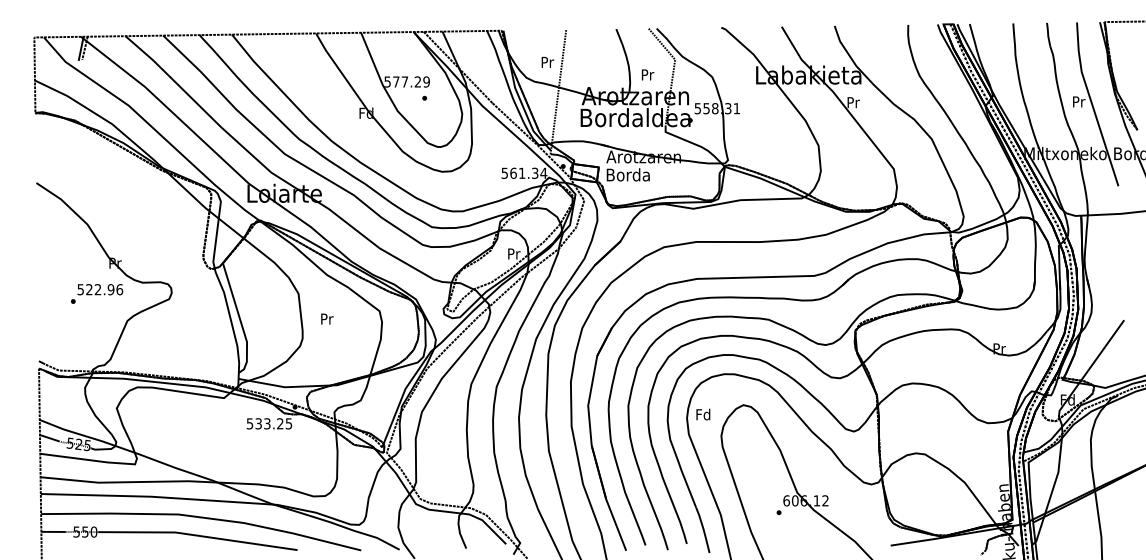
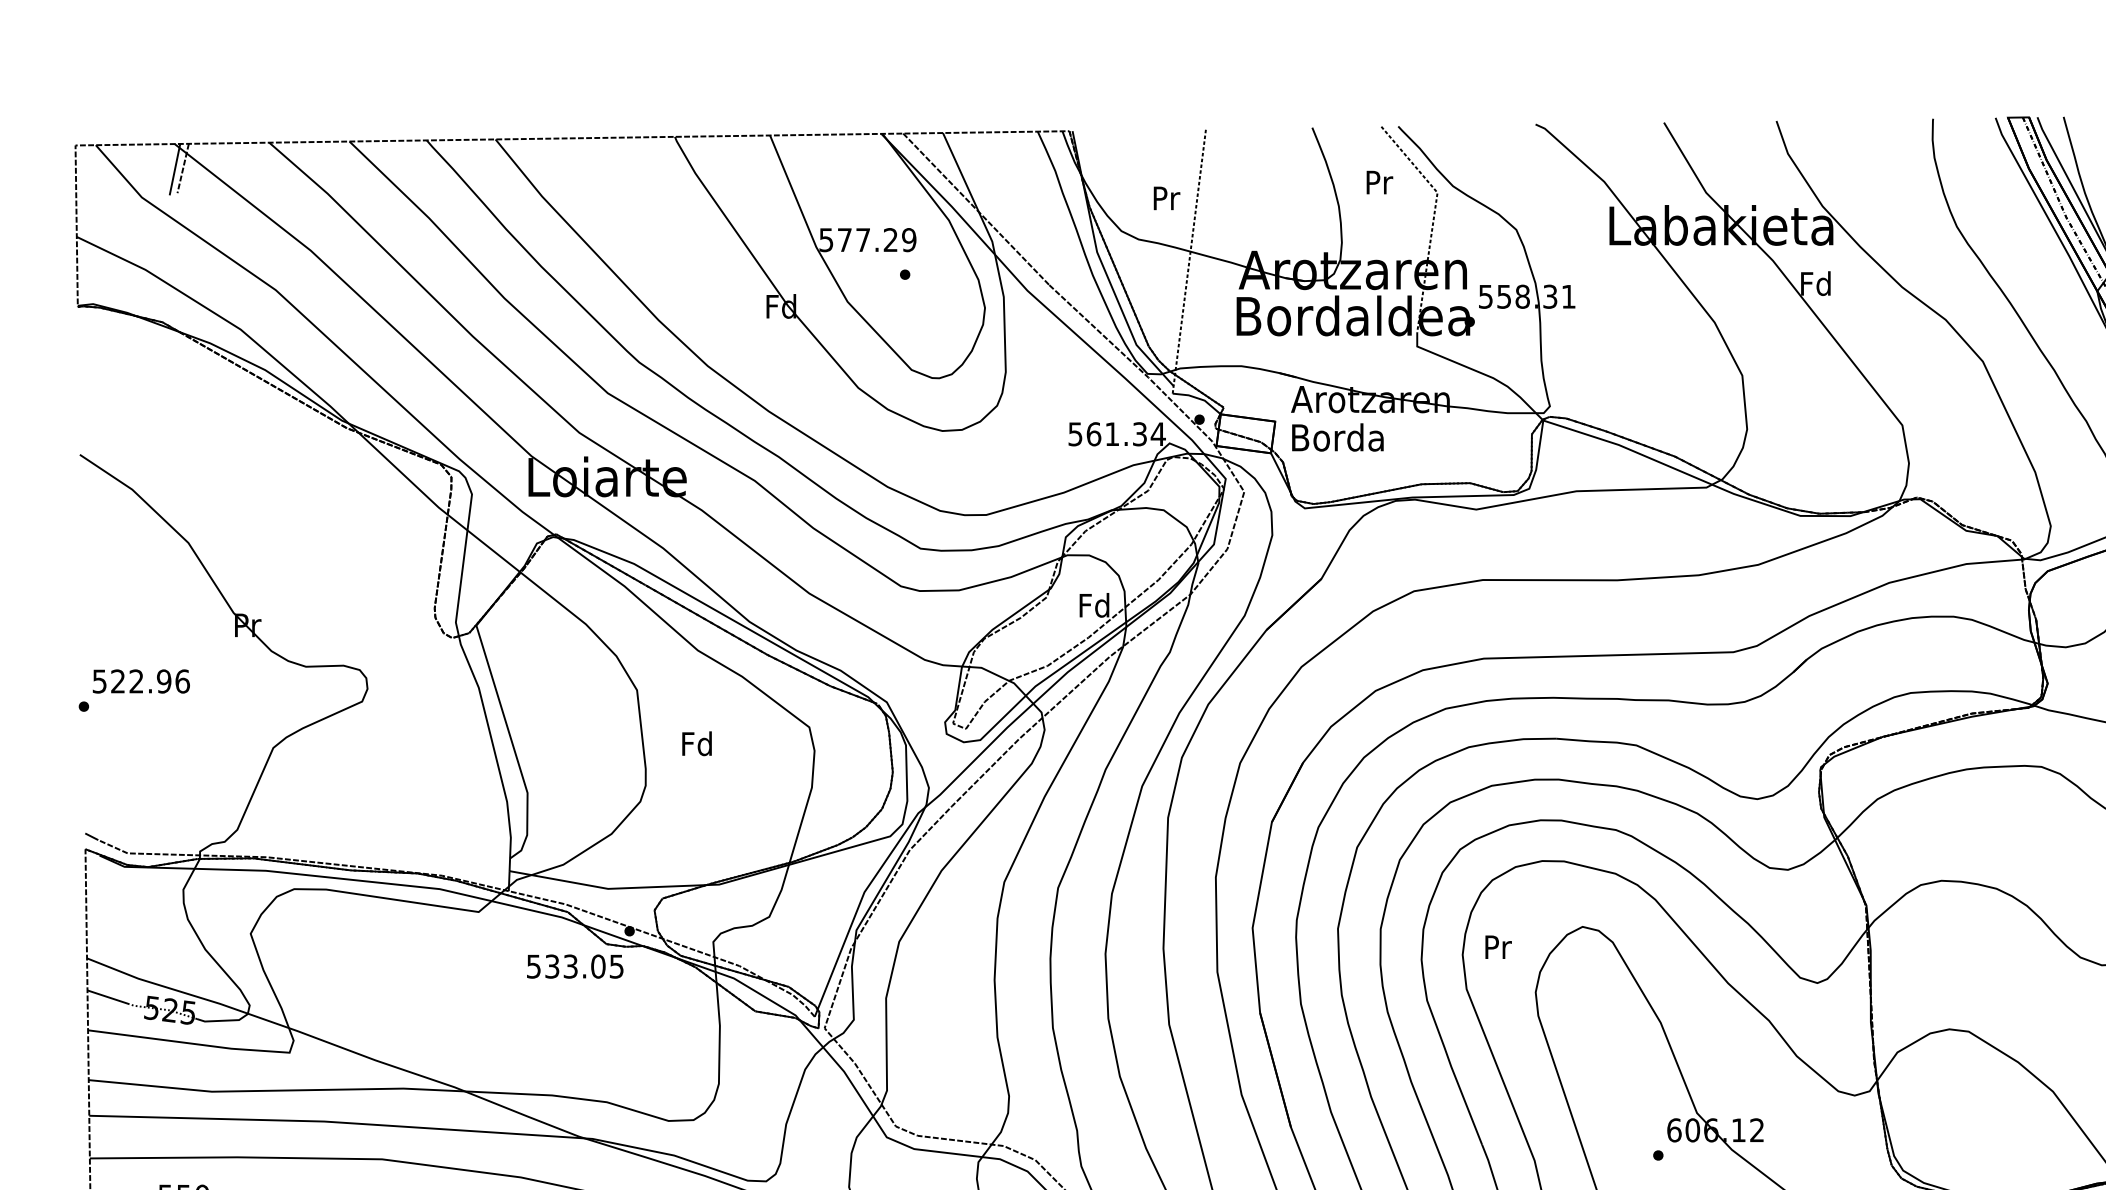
text: (647, 74) -> (1378, 181), moved
text: (853, 102) -> (1816, 283), Pr -> Fd
text: (513, 253) -> (1093, 604), Pr -> Fd
text: (97, 293) -> (135, 689), moved
text: (326, 318) -> (696, 742), Pr -> Fd
text: (703, 414) -> (1497, 946), Fd -> Pr
text: (280, 423) -> (598, 965), 533.25 -> 533.05

